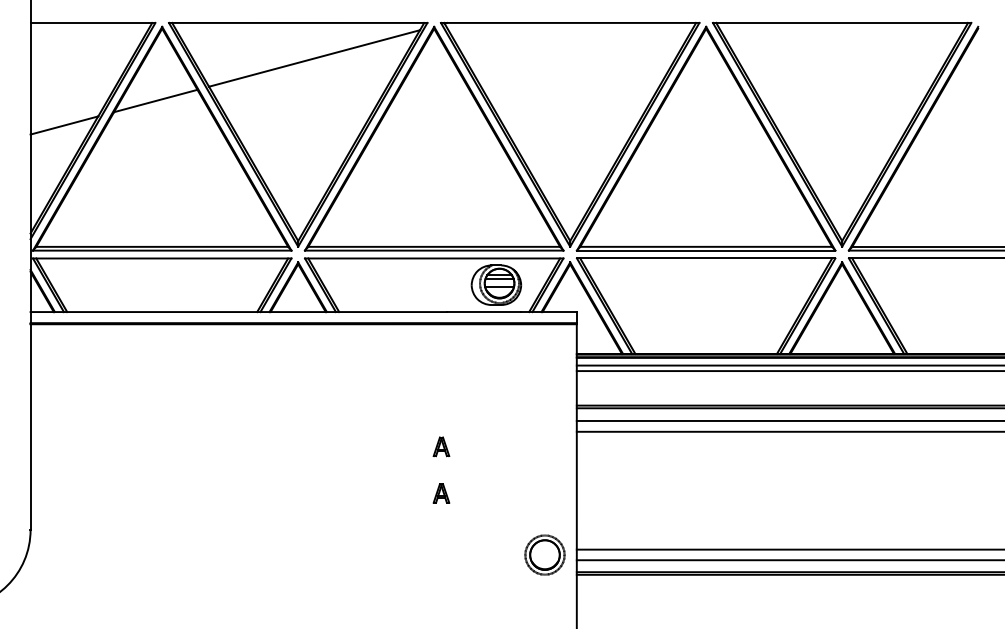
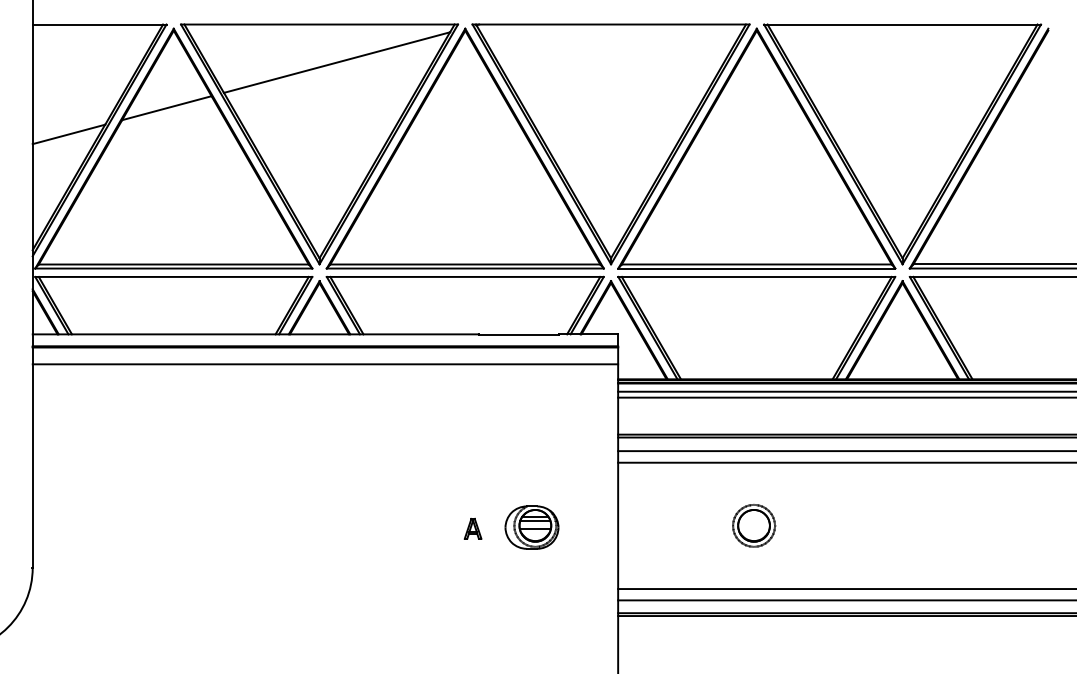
part: (495, 285) -> (531, 527), moved
line: (303, 340) -> (325, 364), added
part: (440, 446) -> (472, 478), removed
part: (545, 554) -> (754, 525), moved

